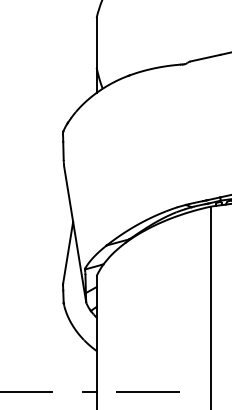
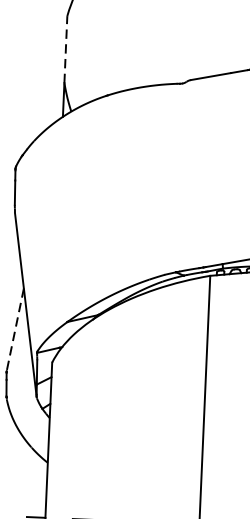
line: (96, 42) -> (65, 49), solid -> dashed
line: (68, 253) -> (15, 330), solid -> dashed

